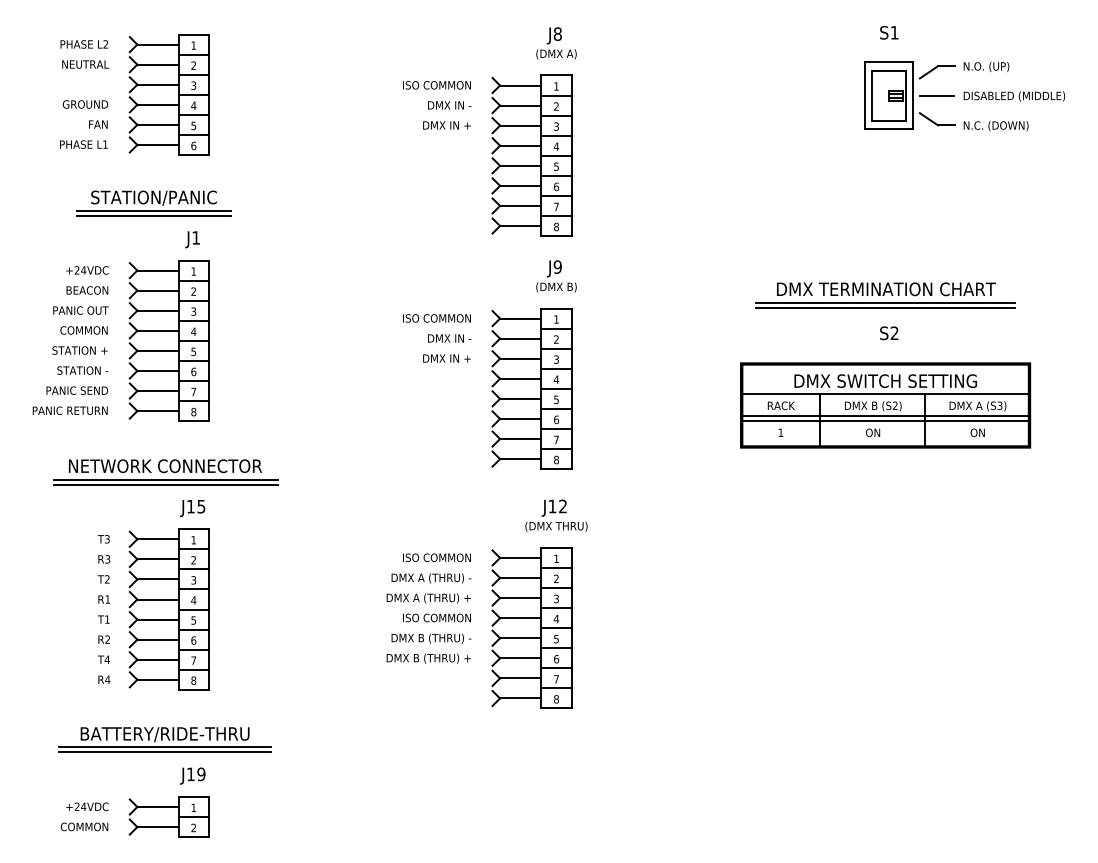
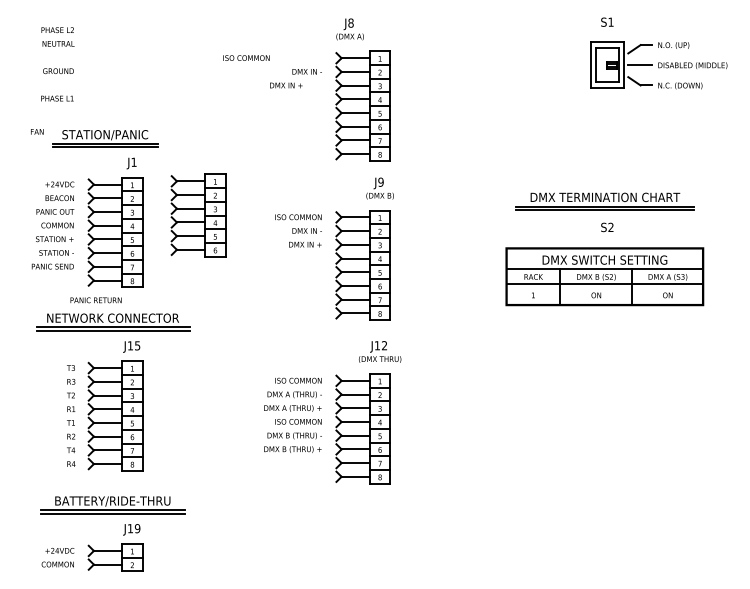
text: (555, 43) -> (349, 29), moved
text: (436, 84) -> (246, 57), moved
part: (168, 94) -> (198, 215), moved
text: (98, 123) -> (37, 131), moved
text: (447, 125) -> (286, 85), moved
text: (69, 410) -> (95, 300), moved
line: (885, 421) -> (604, 287), removed

